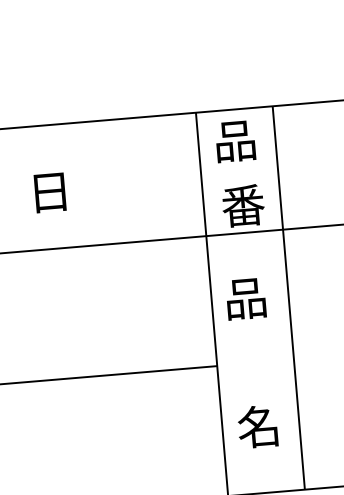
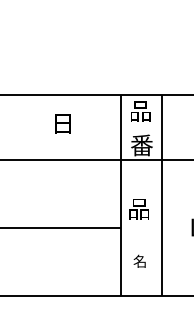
text: (49, 191) -> (62, 123), moved
part: (244, 299) -> (138, 209), moved
part: (257, 427) -> (139, 261), size x0.6

